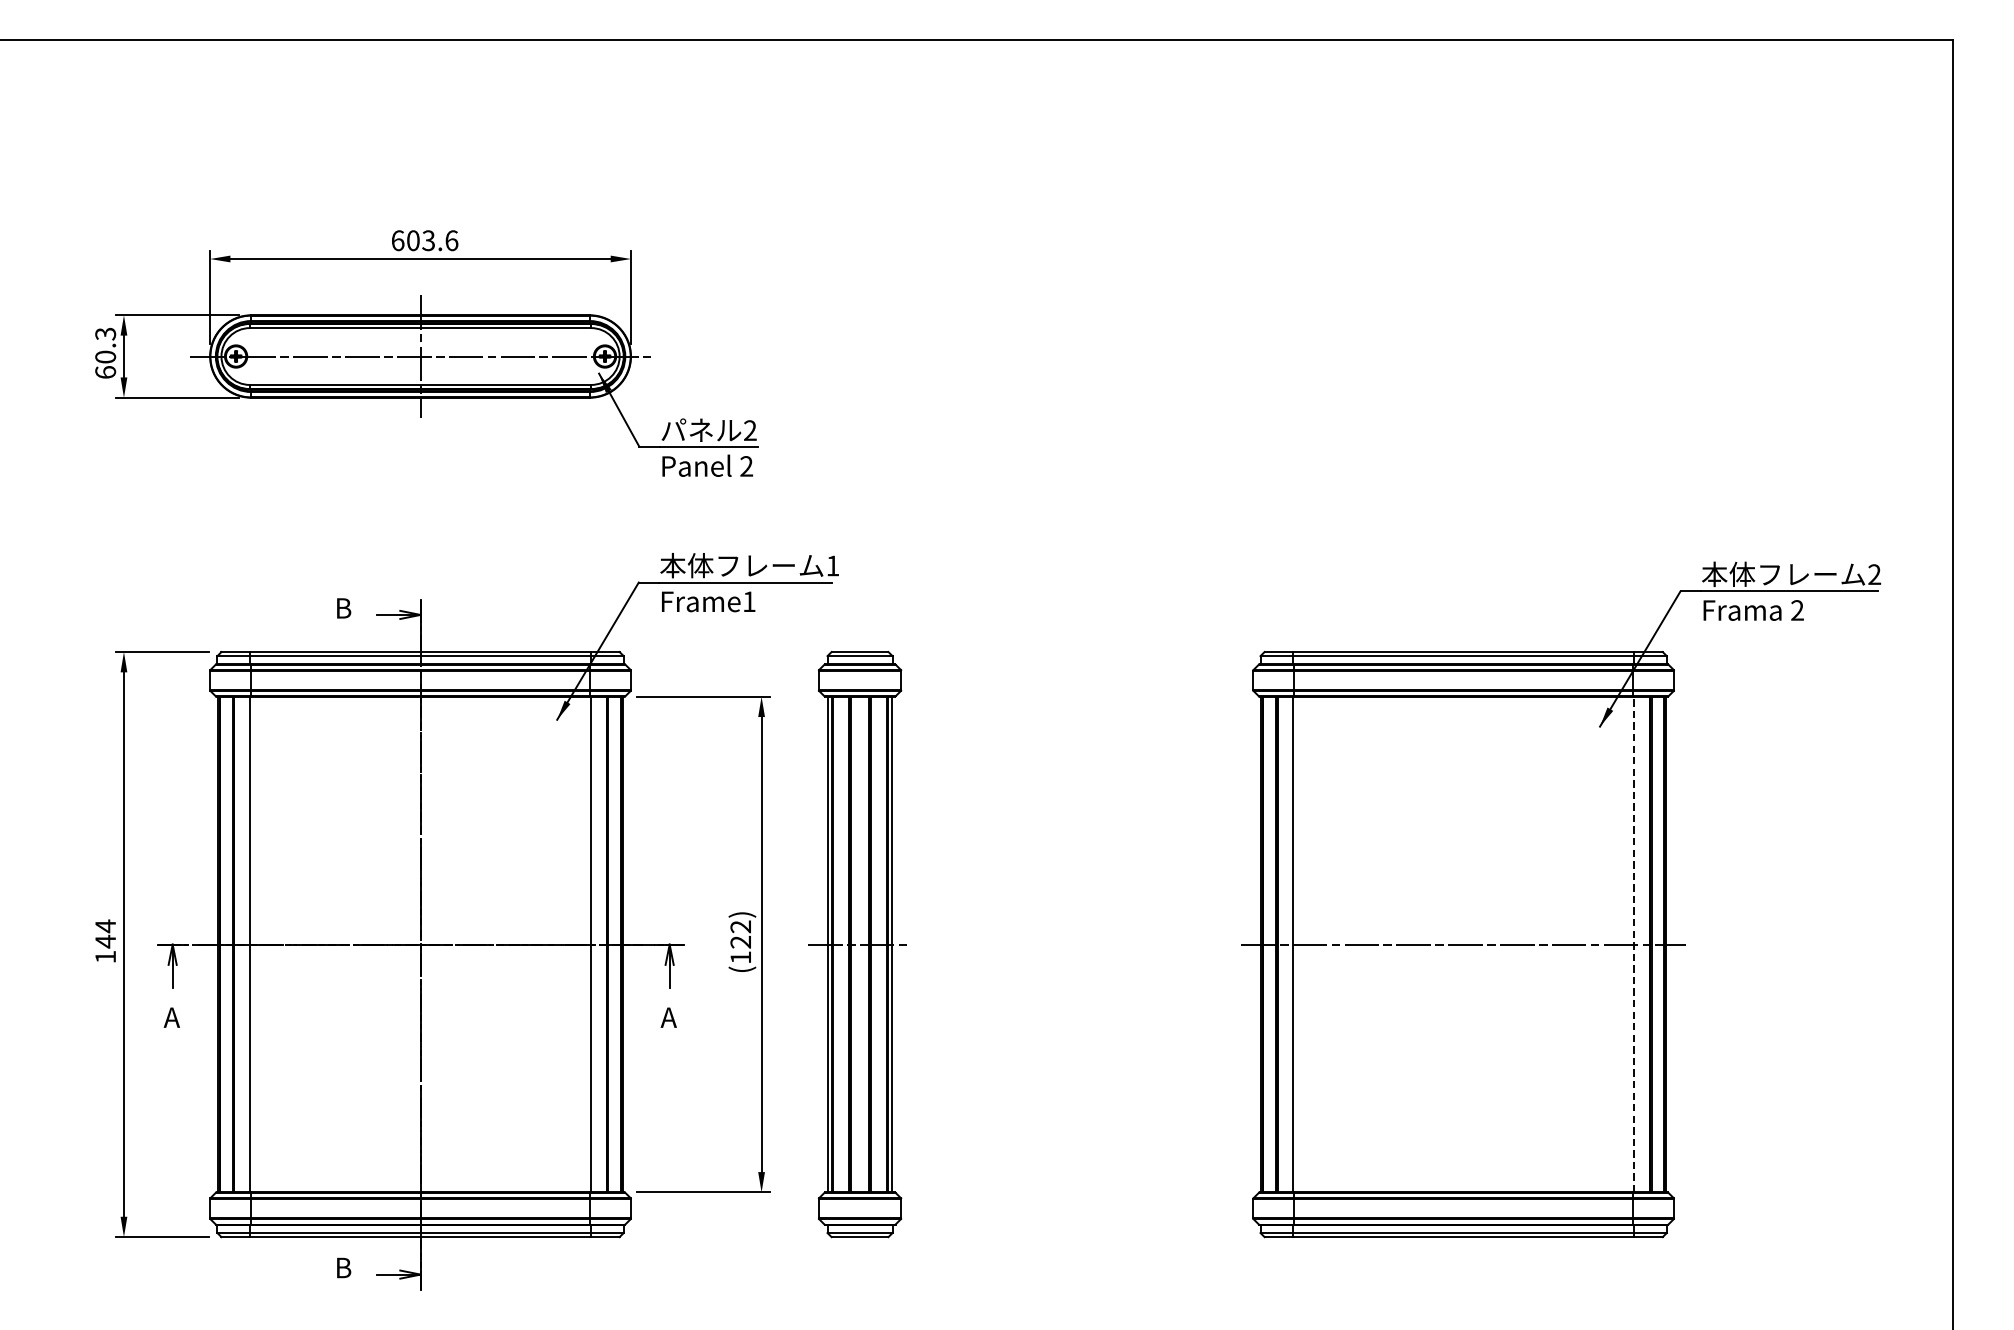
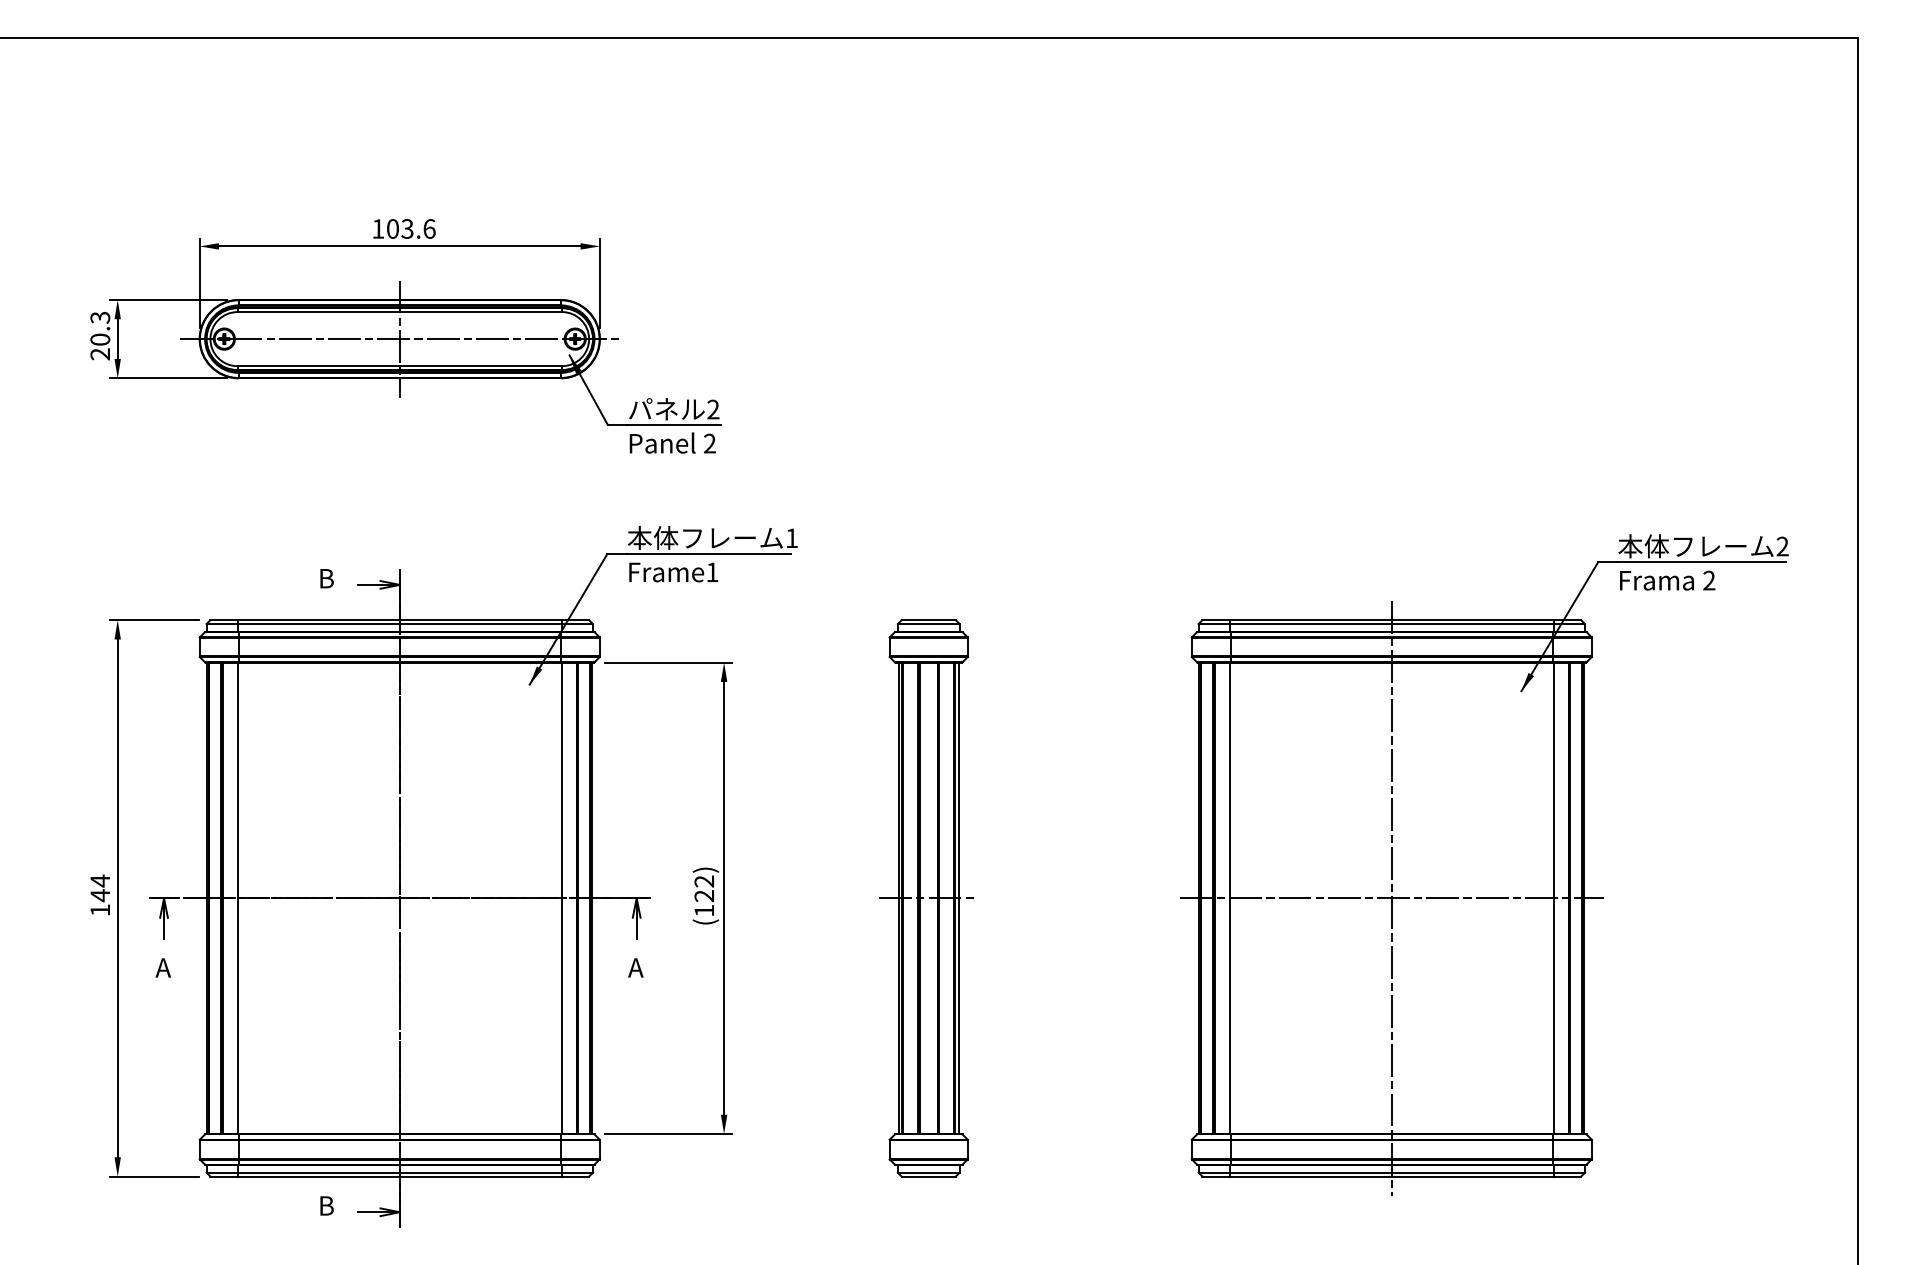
text: (398, 240) -> (378, 228), 603.6 -> 103.6
text: (105, 372) -> (100, 354), 60.3 -> 20.3
line: (1463, 943) -> (1391, 897), added
part: (857, 944) -> (926, 898), moved
line: (1634, 944) -> (1554, 898), dashed -> solid

